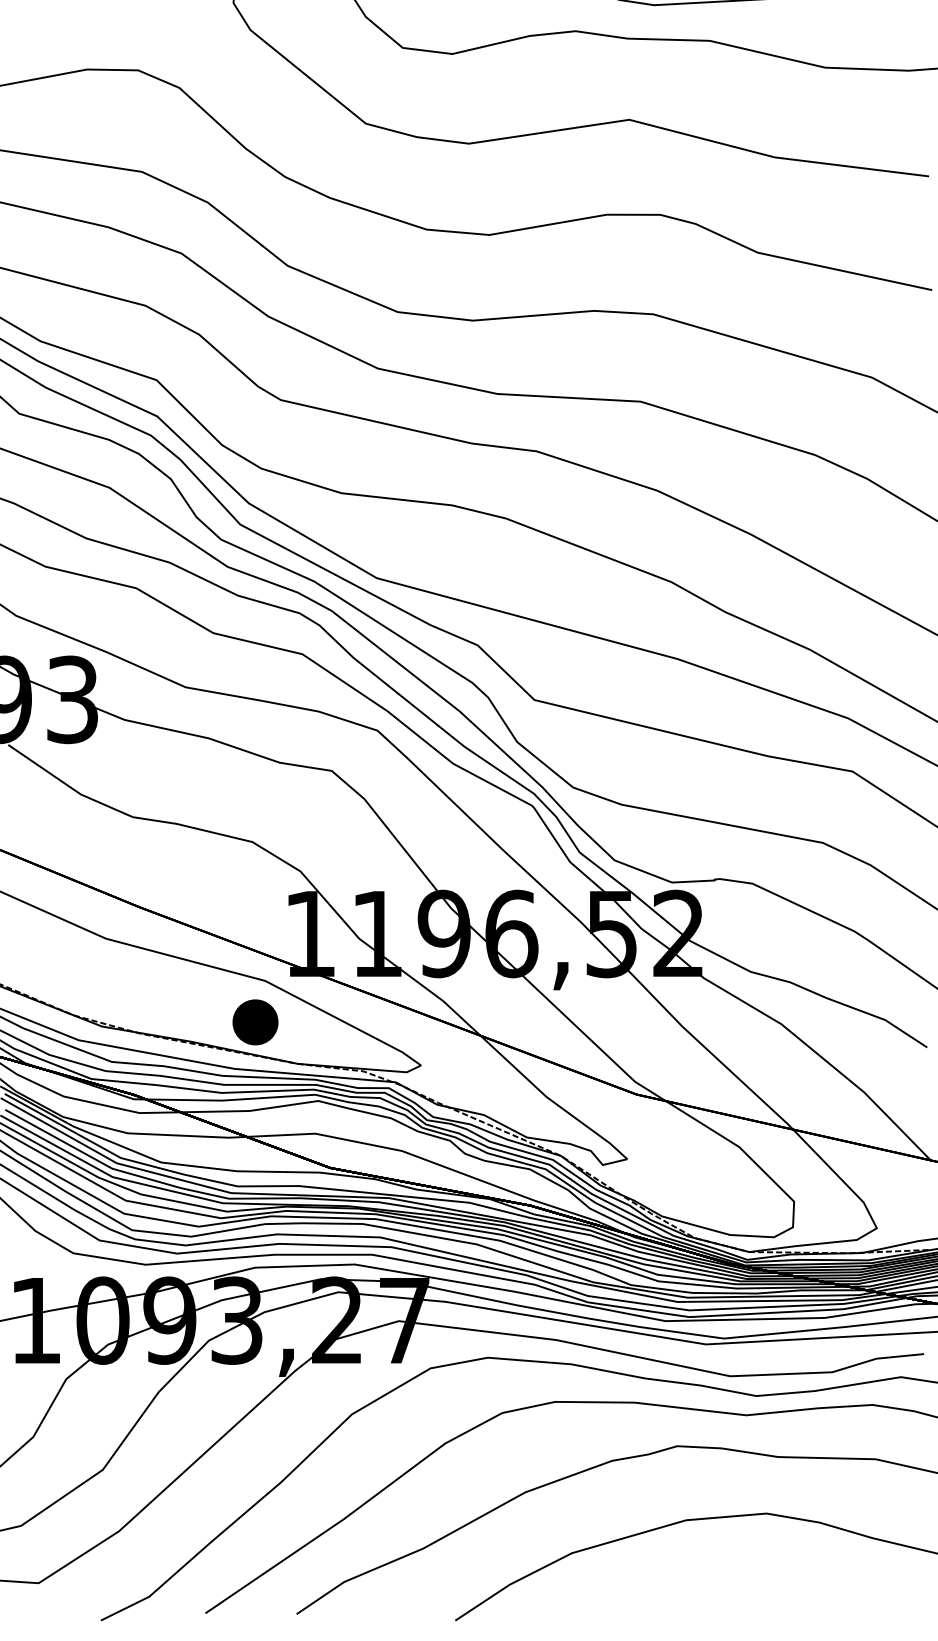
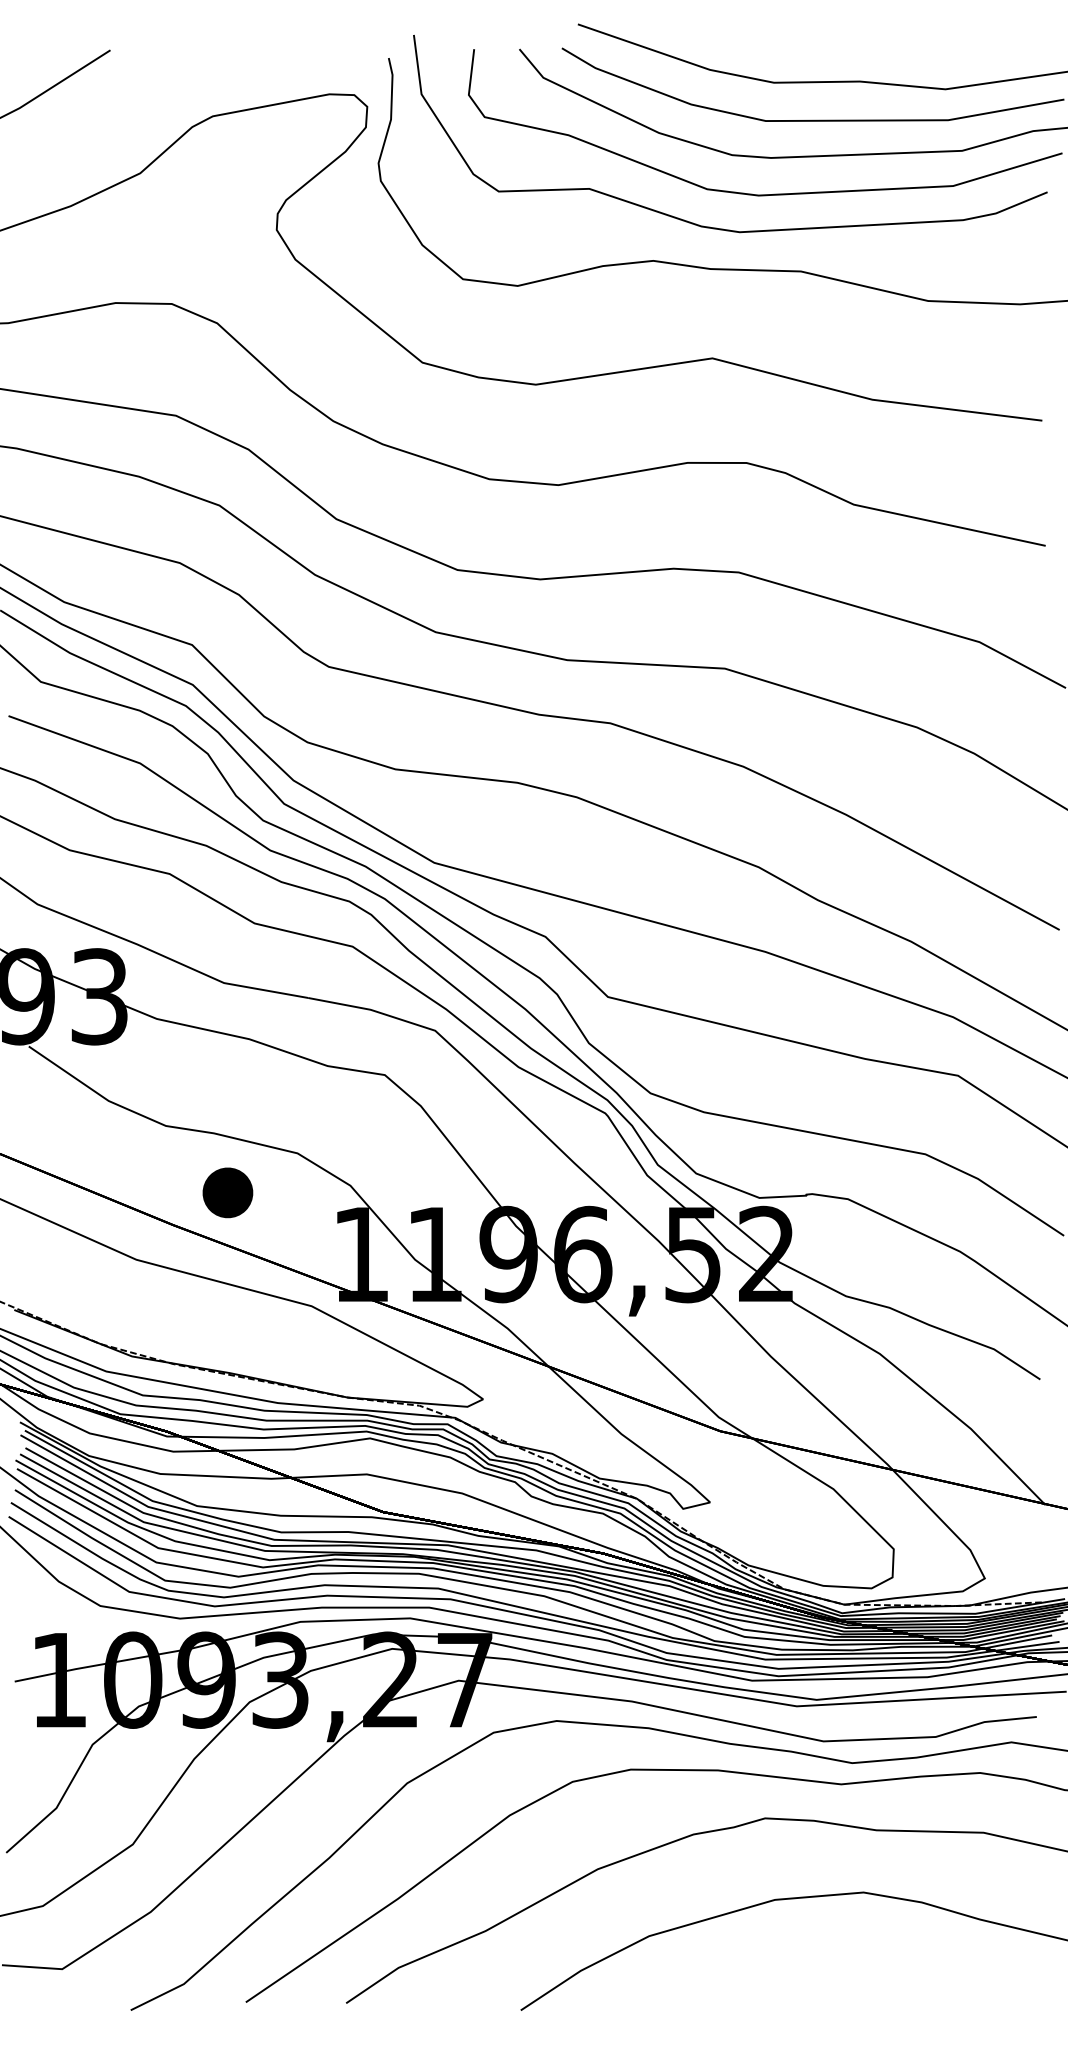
part: (255, 1022) -> (227, 1192), moved

